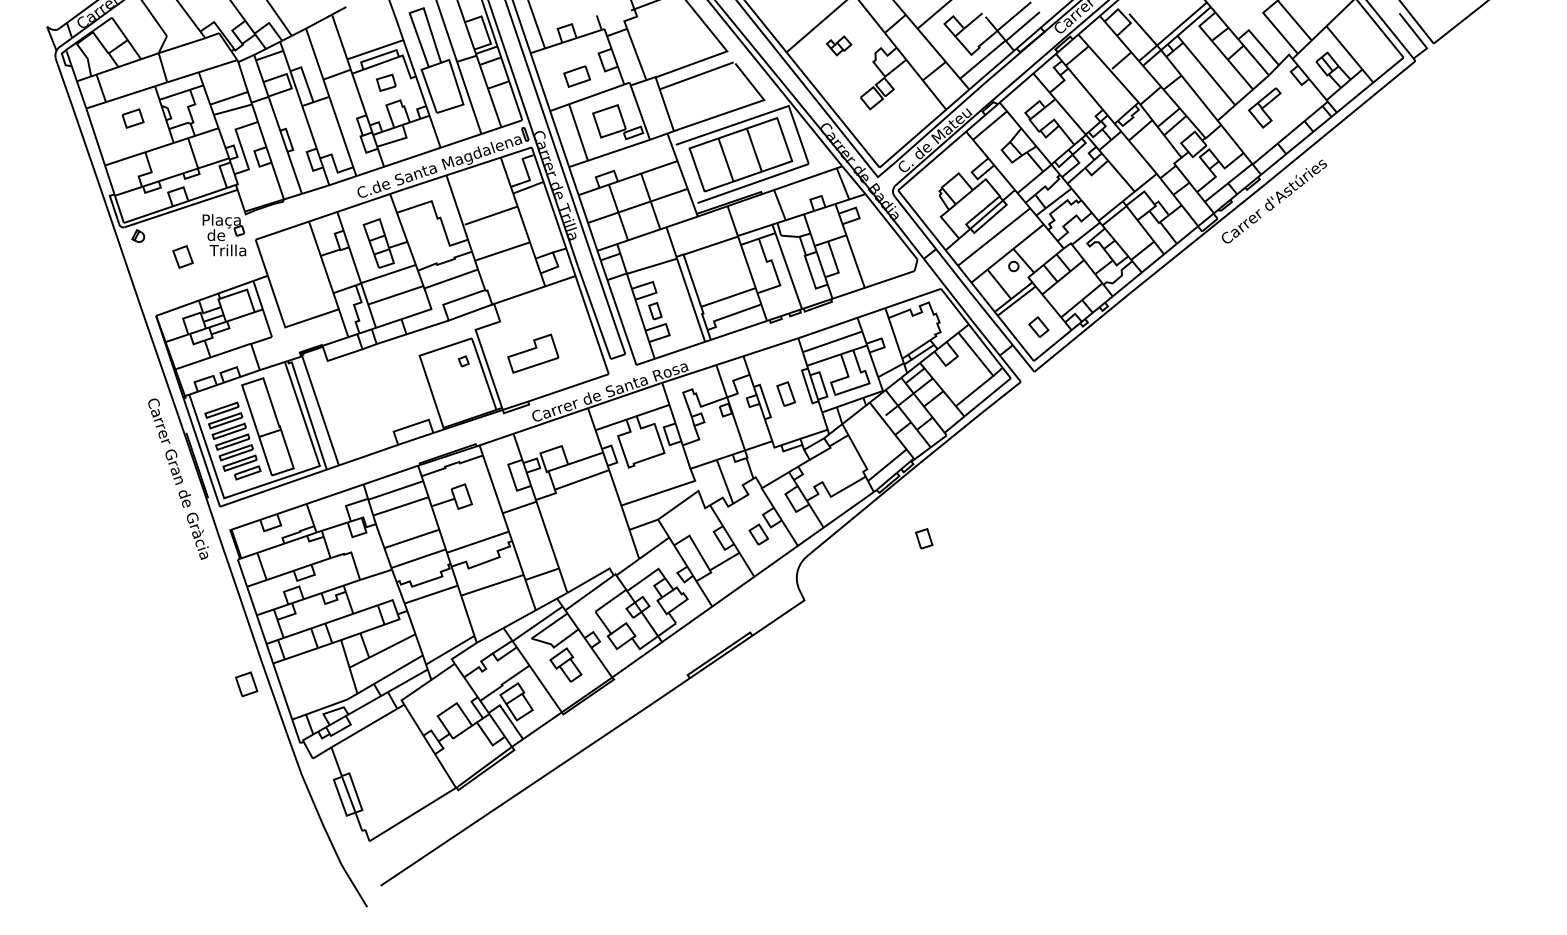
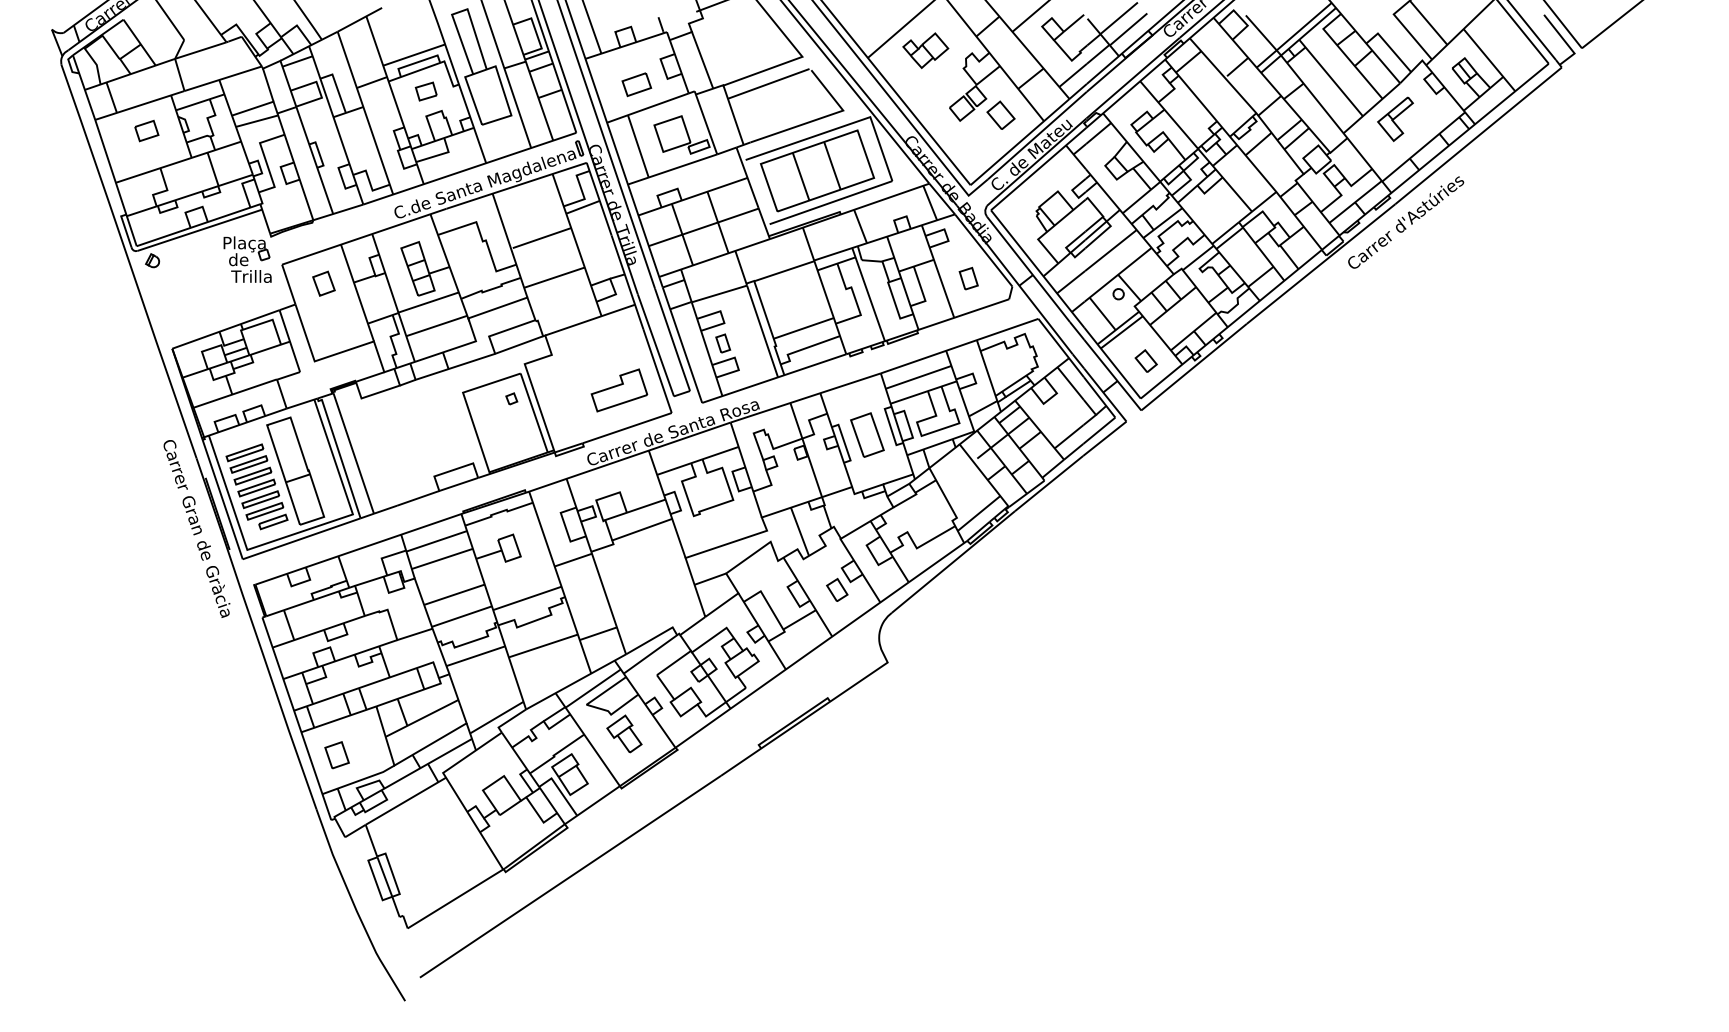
part: (838, 45) -> (925, 50), size x1.67
part: (906, 103) -> (1000, 114), added
part: (182, 256) -> (323, 283), moved
part: (533, 353) -> (619, 390), moved
part: (786, 393) -> (867, 434), size x1.67
part: (923, 538) -> (968, 278), moved
part: (246, 684) -> (336, 755), moved

